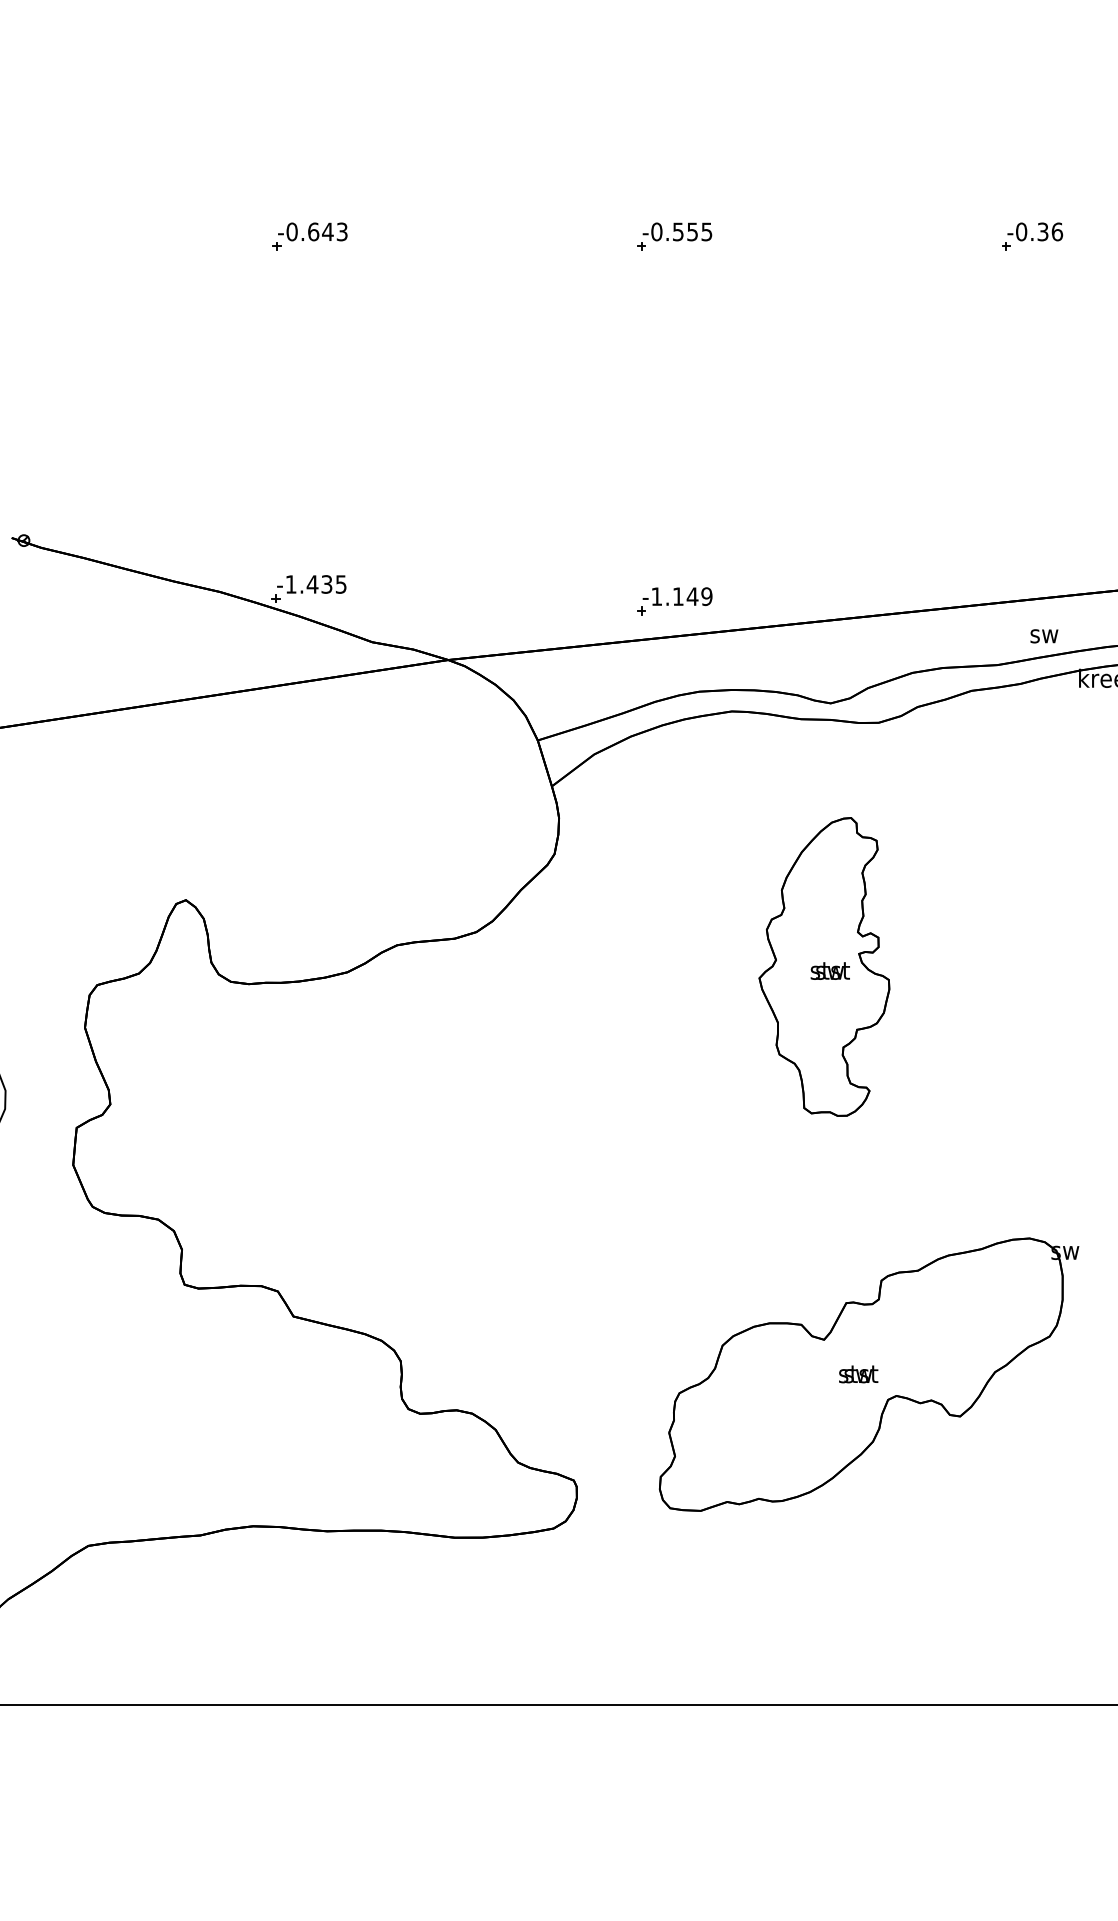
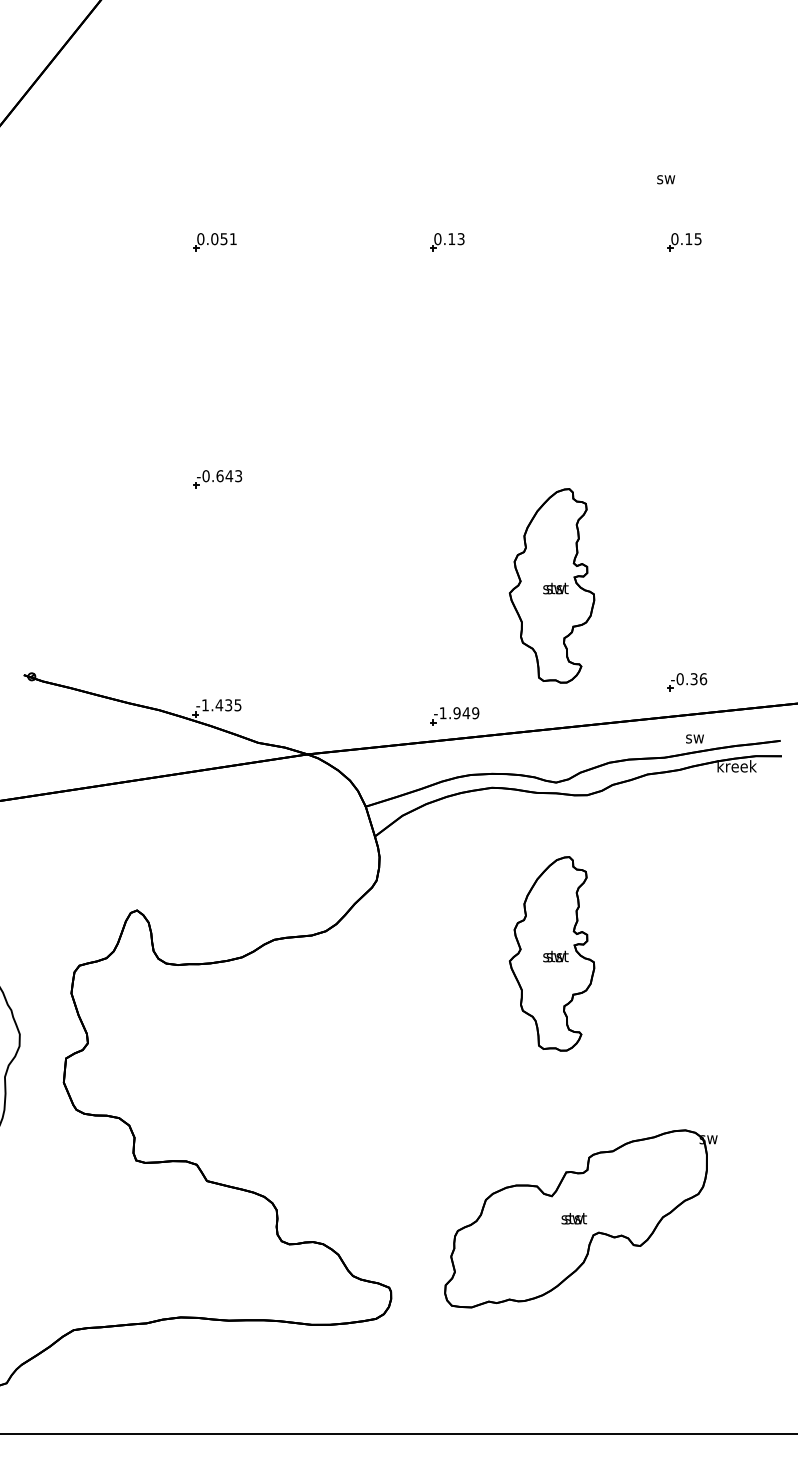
part: (674, 237) -> (454, 479), removed
part: (1032, 237) -> (687, 682), moved
part: (823, 400) -> (551, 585), added
text: (677, 597) -> (456, 713), -1.149 -> -1.949

